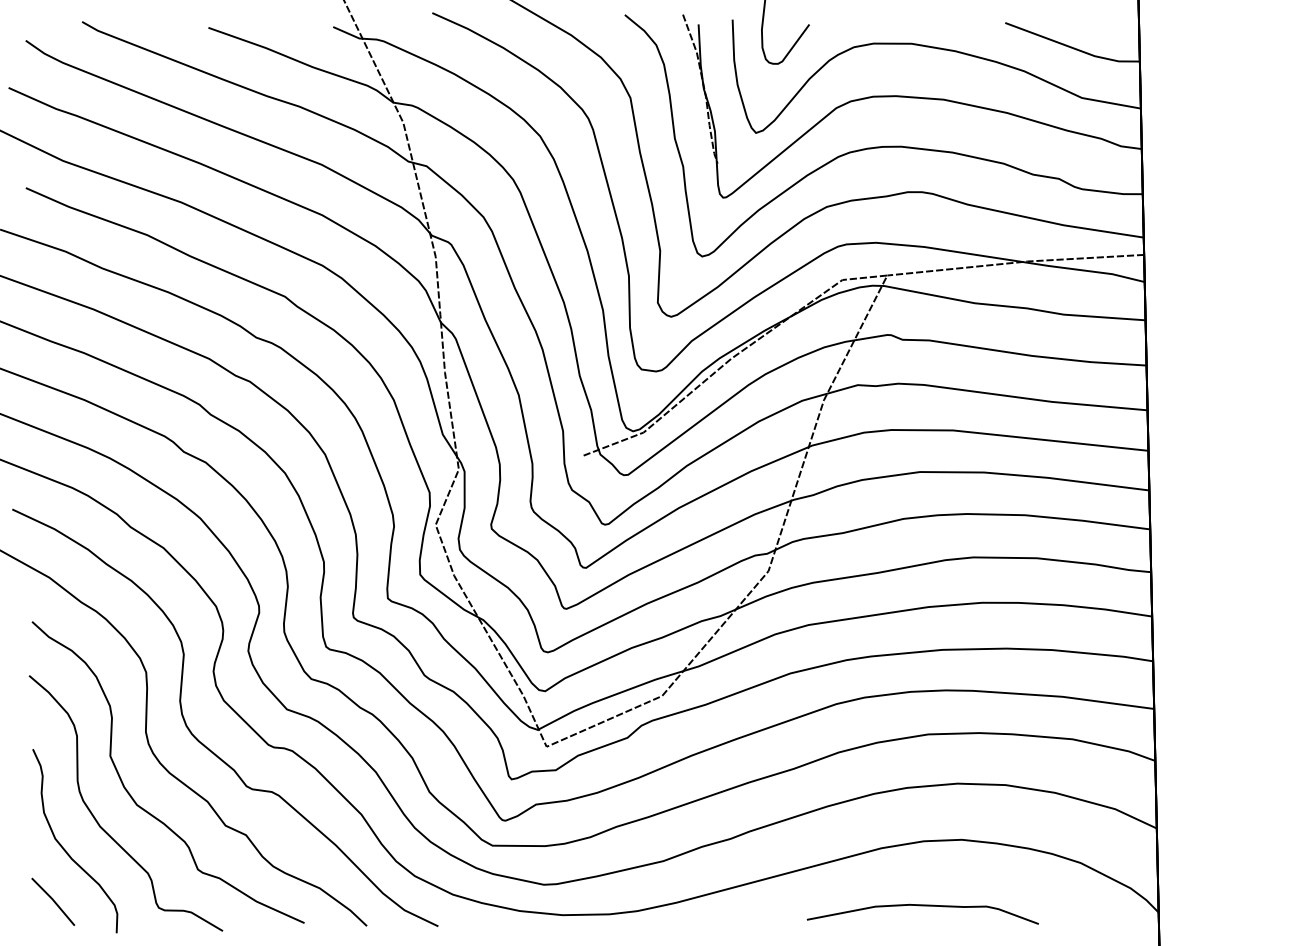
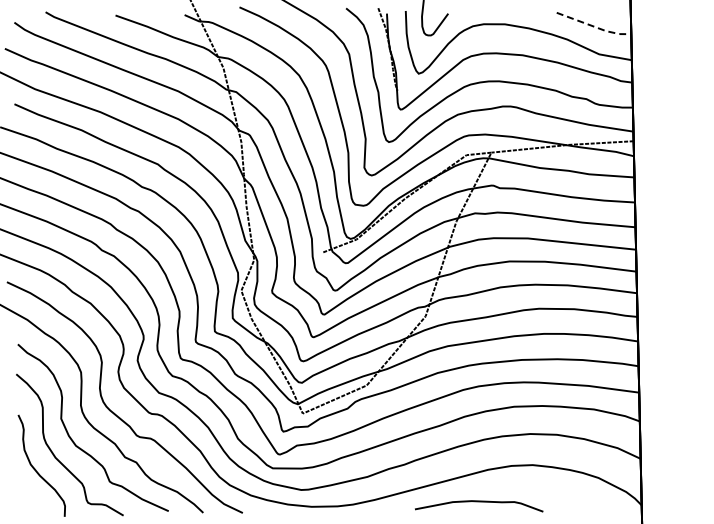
line: (1075, 49) -> (595, 27), solid -> dashed
line: (53, 901) -> (29, 499), removed
curve: (923, 907) -> (479, 502), moved

